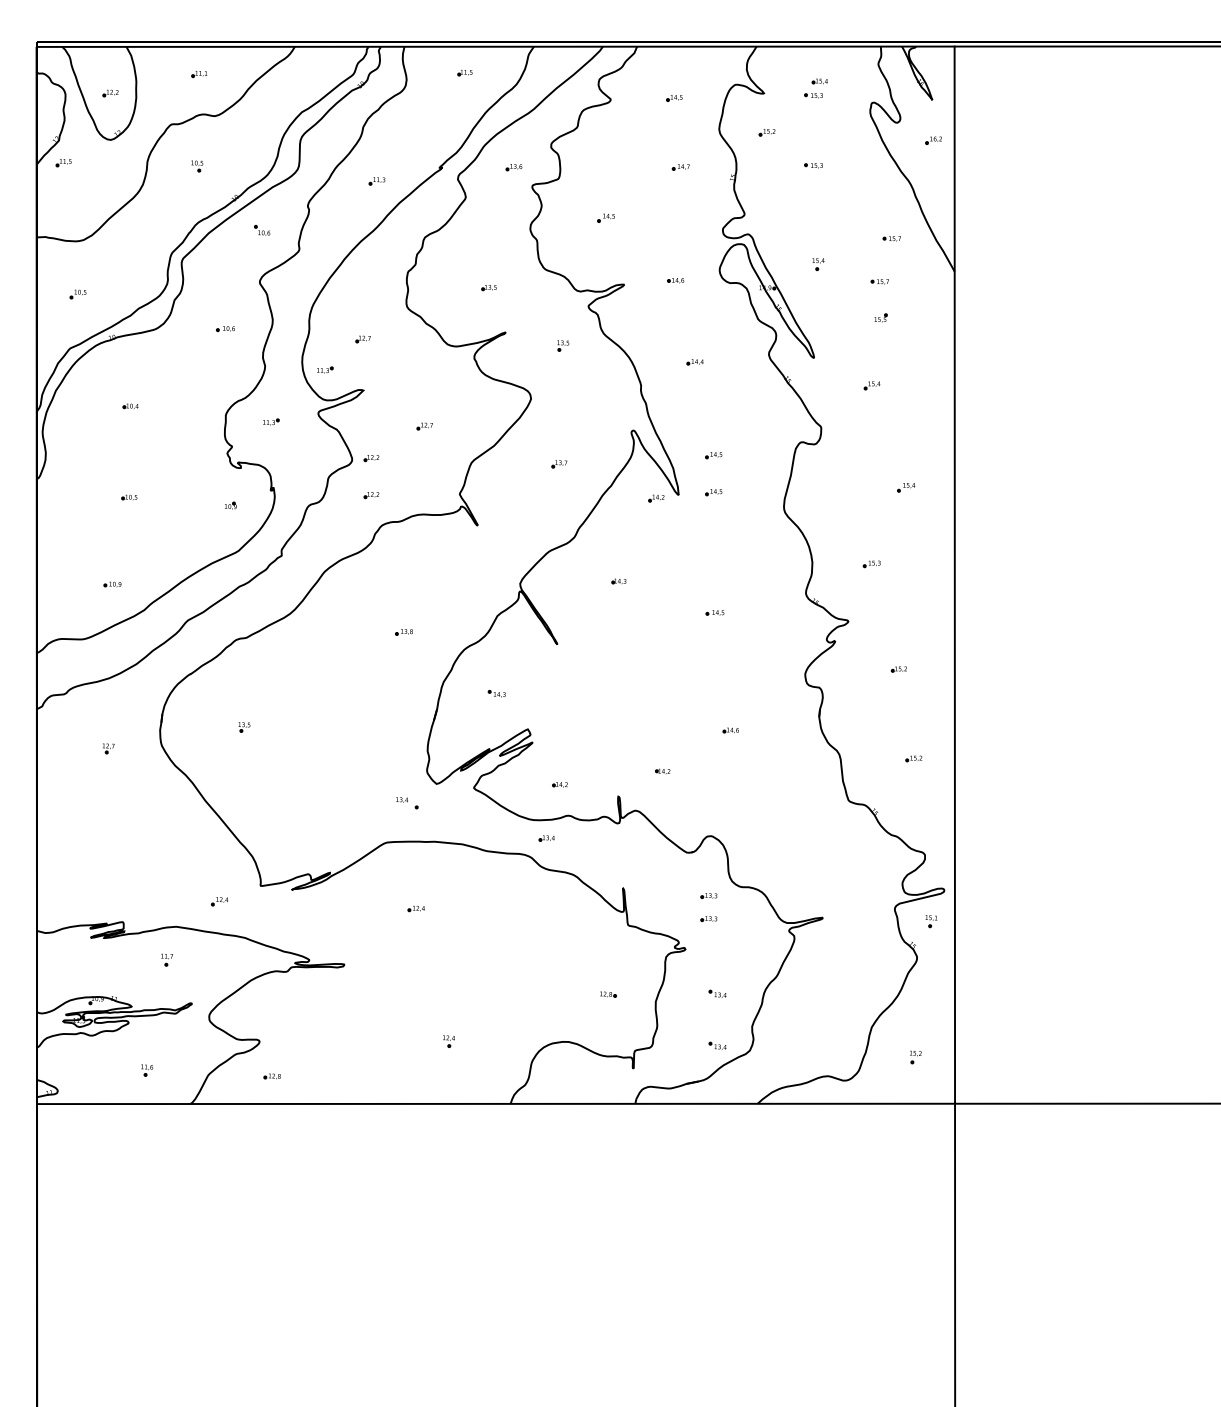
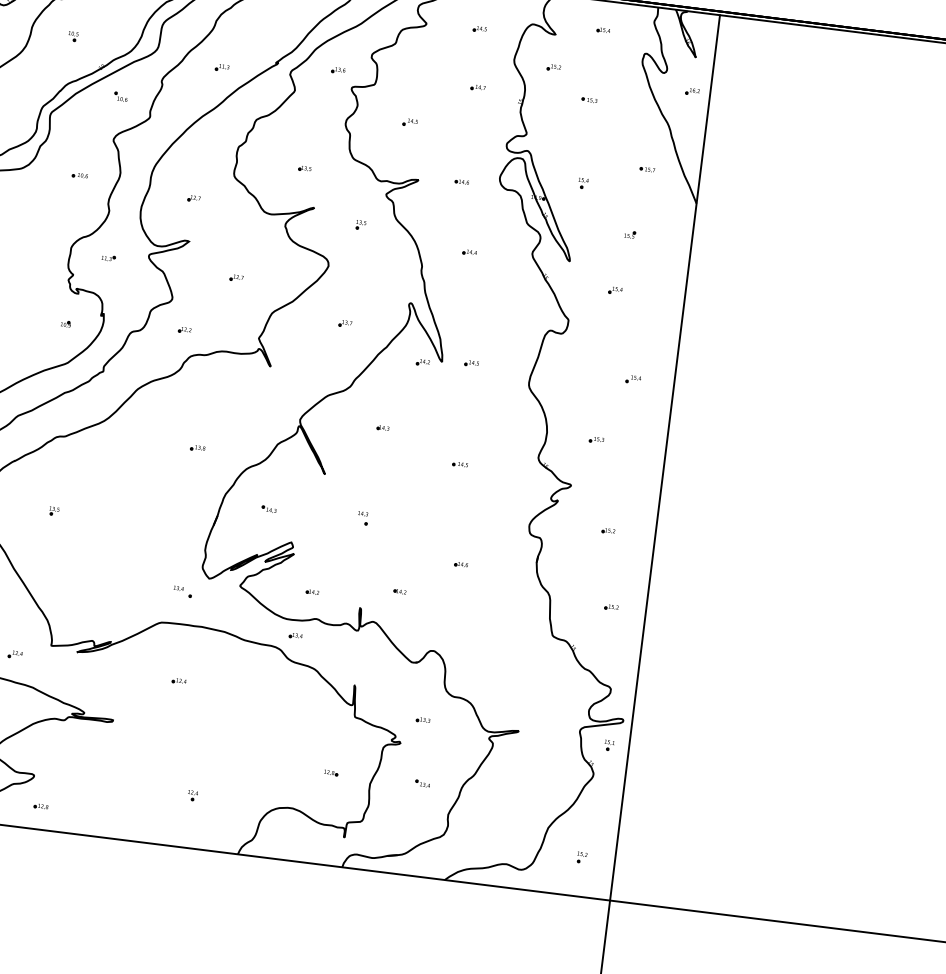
part: (813, 95) -> (596, 41), removed
part: (879, 281) -> (632, 204), removed
part: (325, 369) -> (159, 220), removed
part: (713, 455) -> (475, 332), removed
part: (371, 458) -> (188, 299), removed
part: (608, 690) -> (362, 518), added
part: (708, 896) -> (425, 701), removed
part: (717, 1045) -> (417, 827), removed

